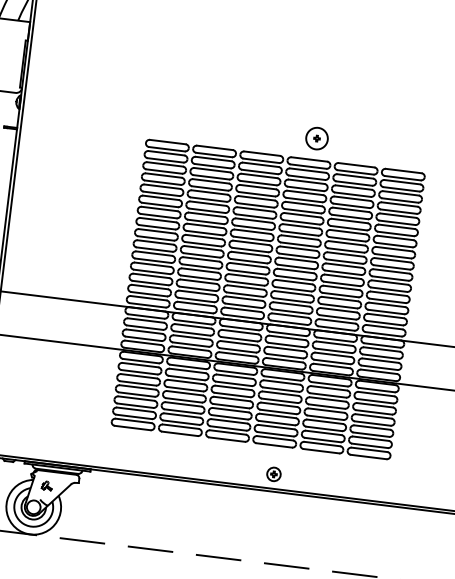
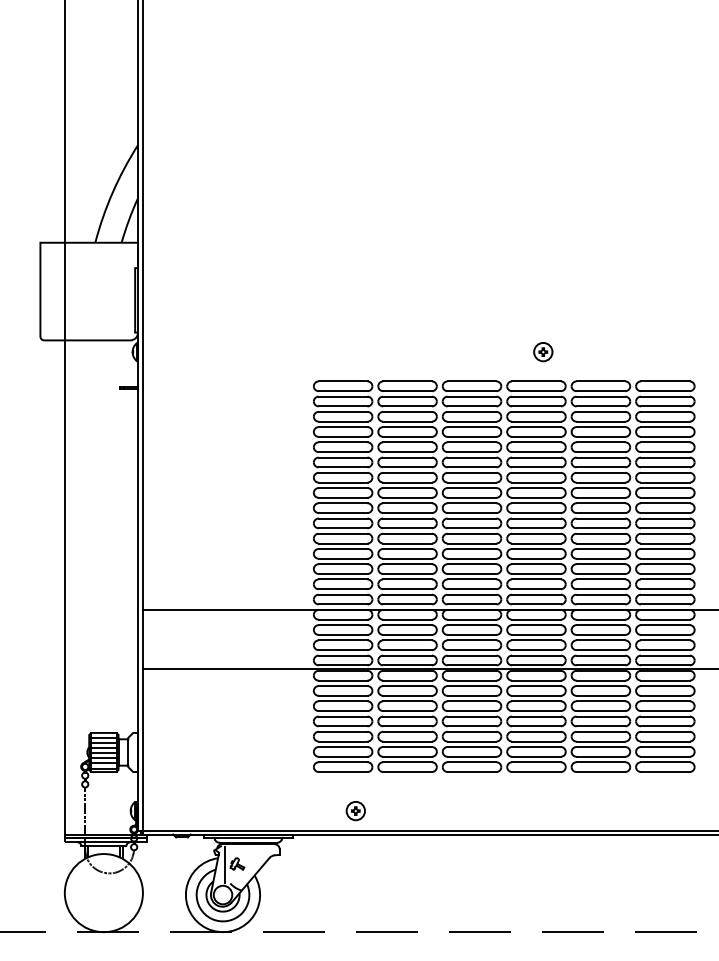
circle: (317, 138) -> (543, 351), size x0.62
part: (273, 474) -> (355, 811), moved
line: (37, 485) -> (224, 864), added

